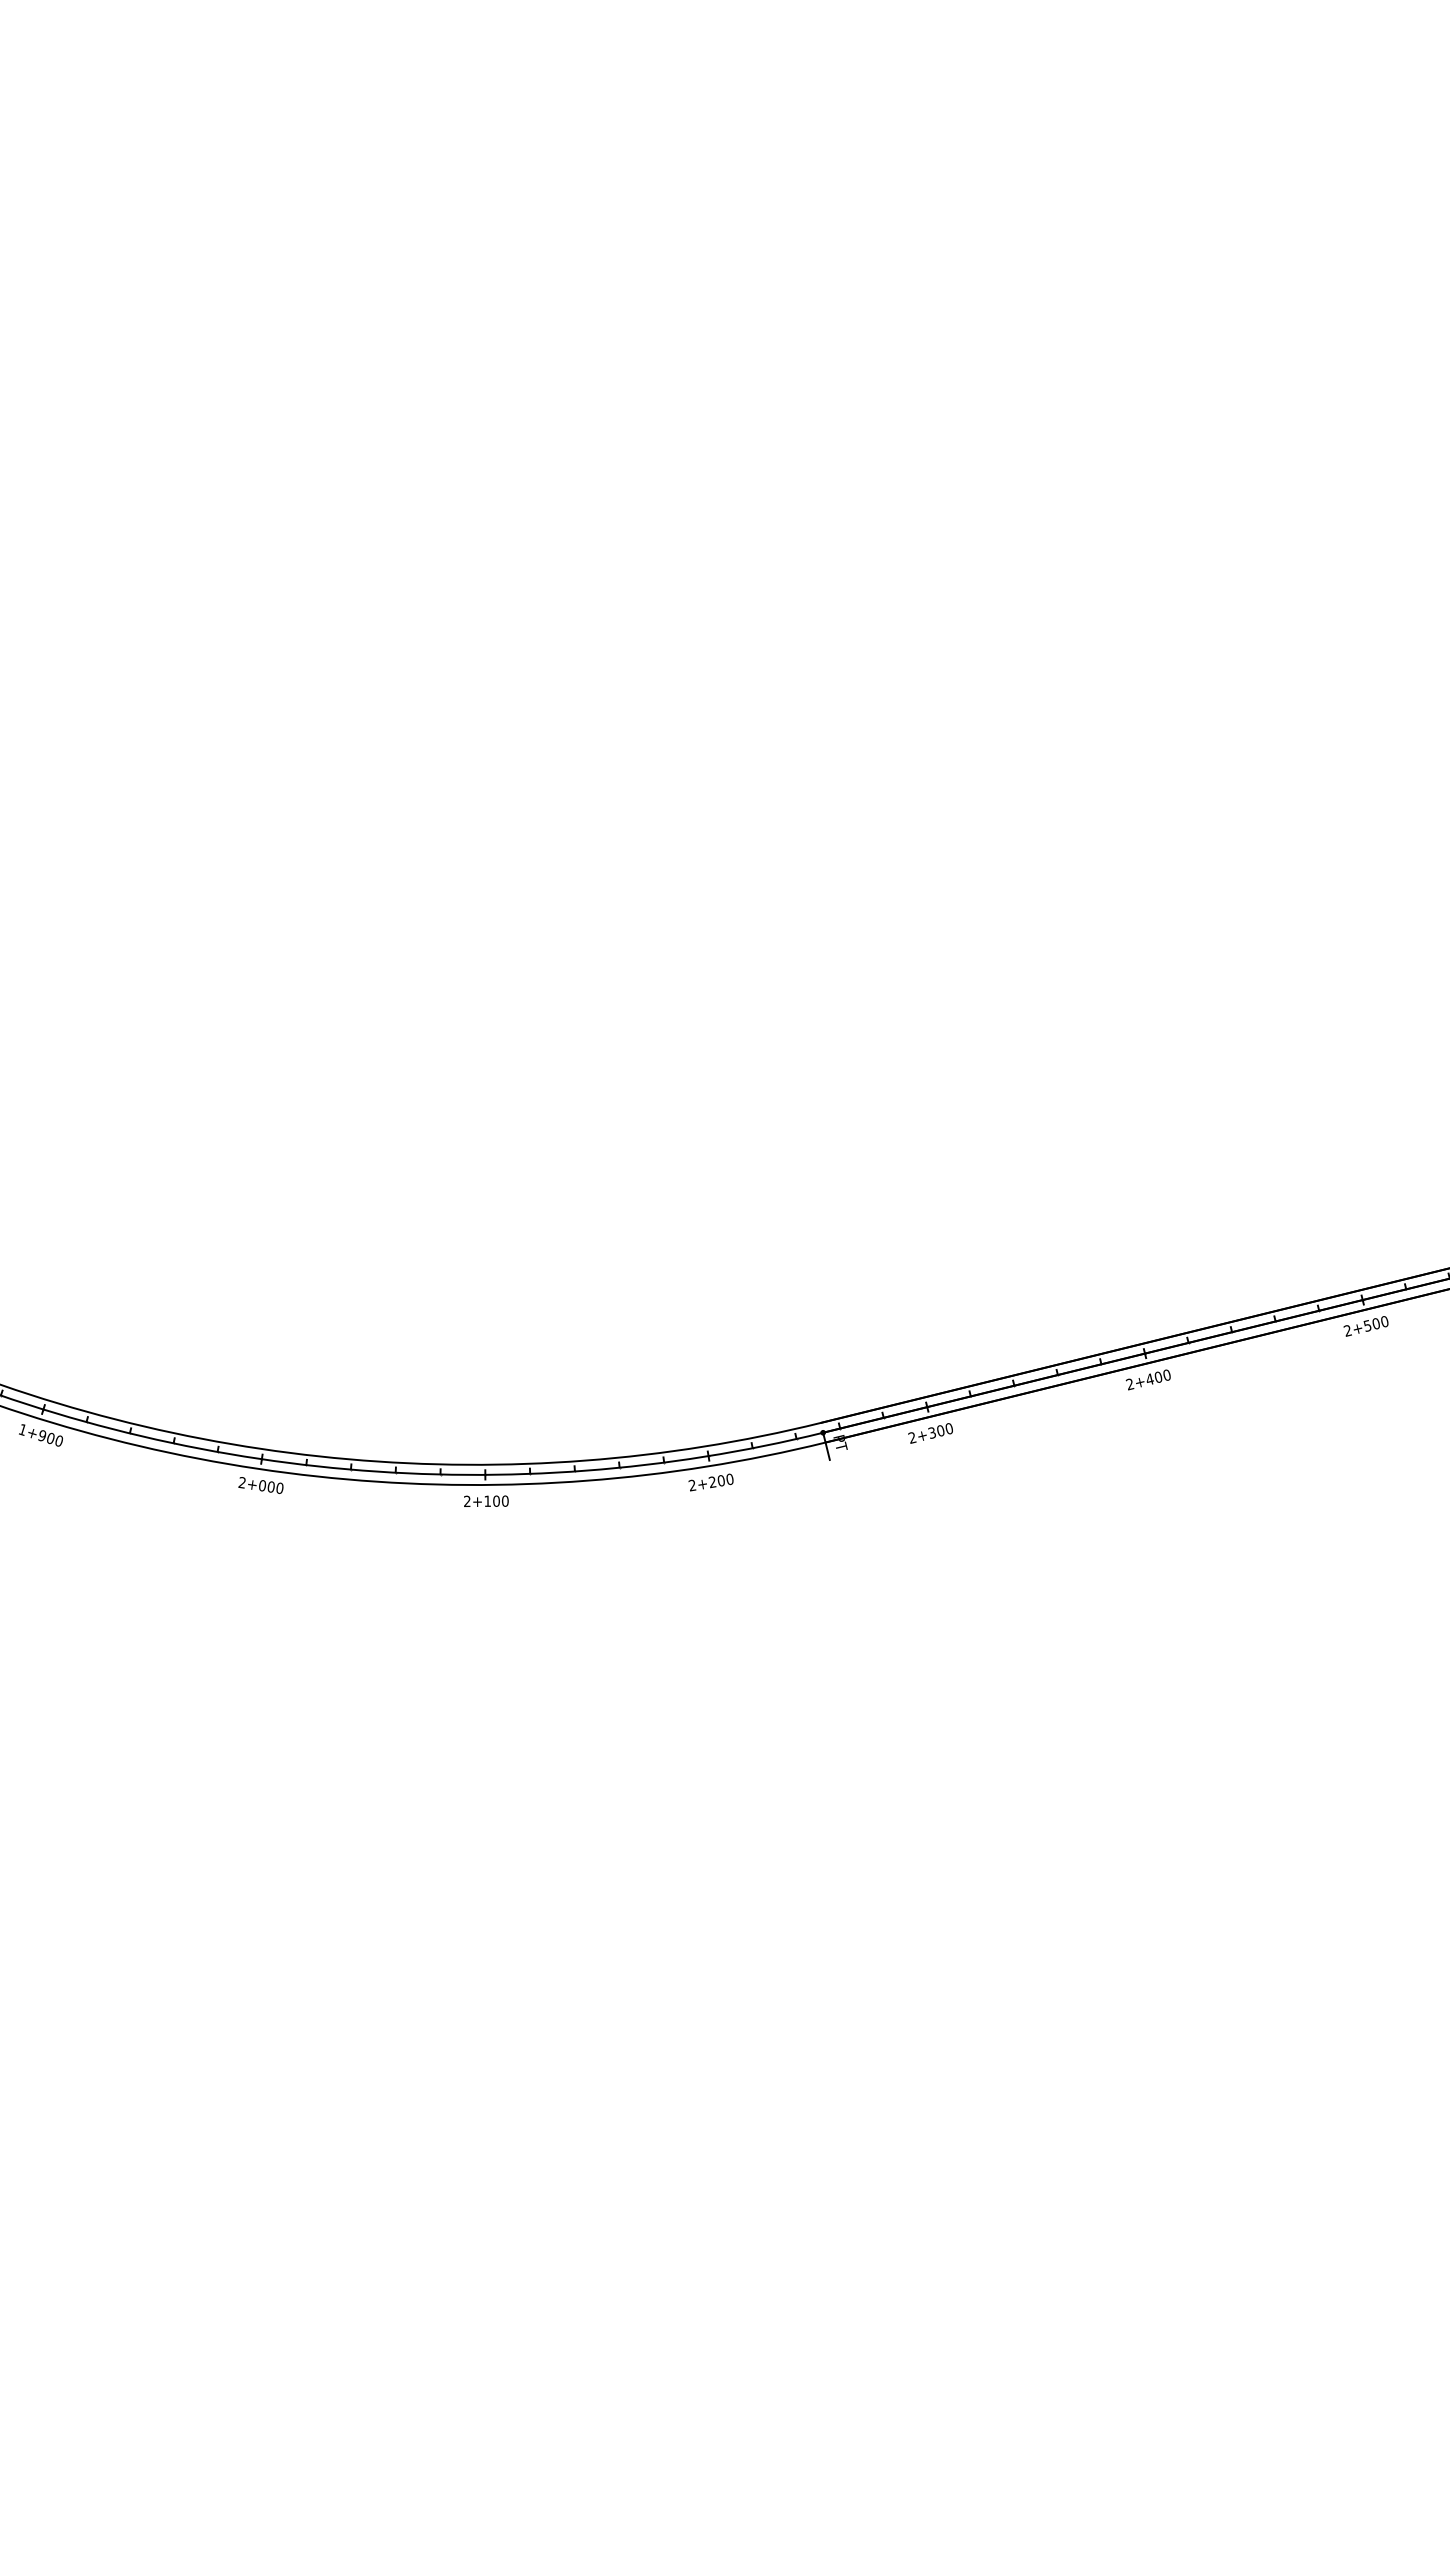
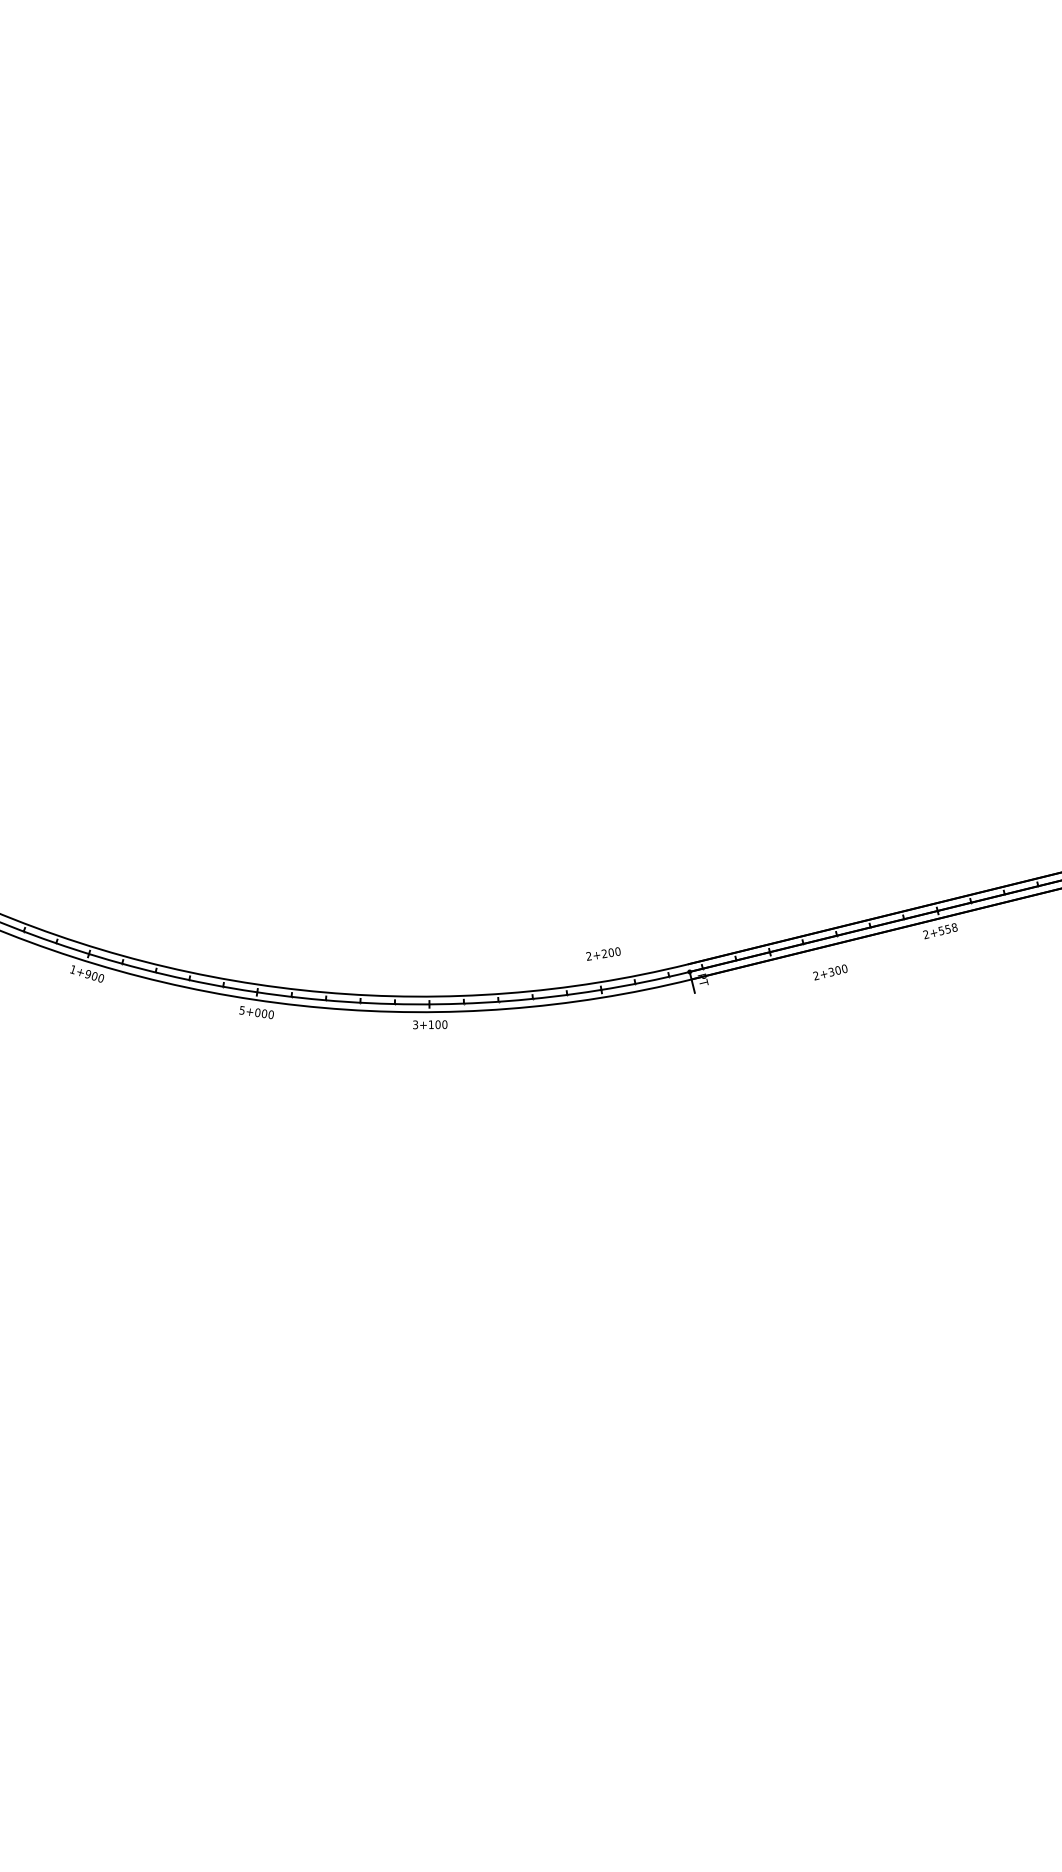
text: (1158, 1377) -> (948, 929), 2+400 -> 2+558
text: (930, 1433) -> (830, 972), moved
text: (241, 1482) -> (241, 1010), 2+000 -> 5+000
text: (710, 1482) -> (602, 954), moved
text: (467, 1501) -> (415, 1024), 2+100 -> 3+100

